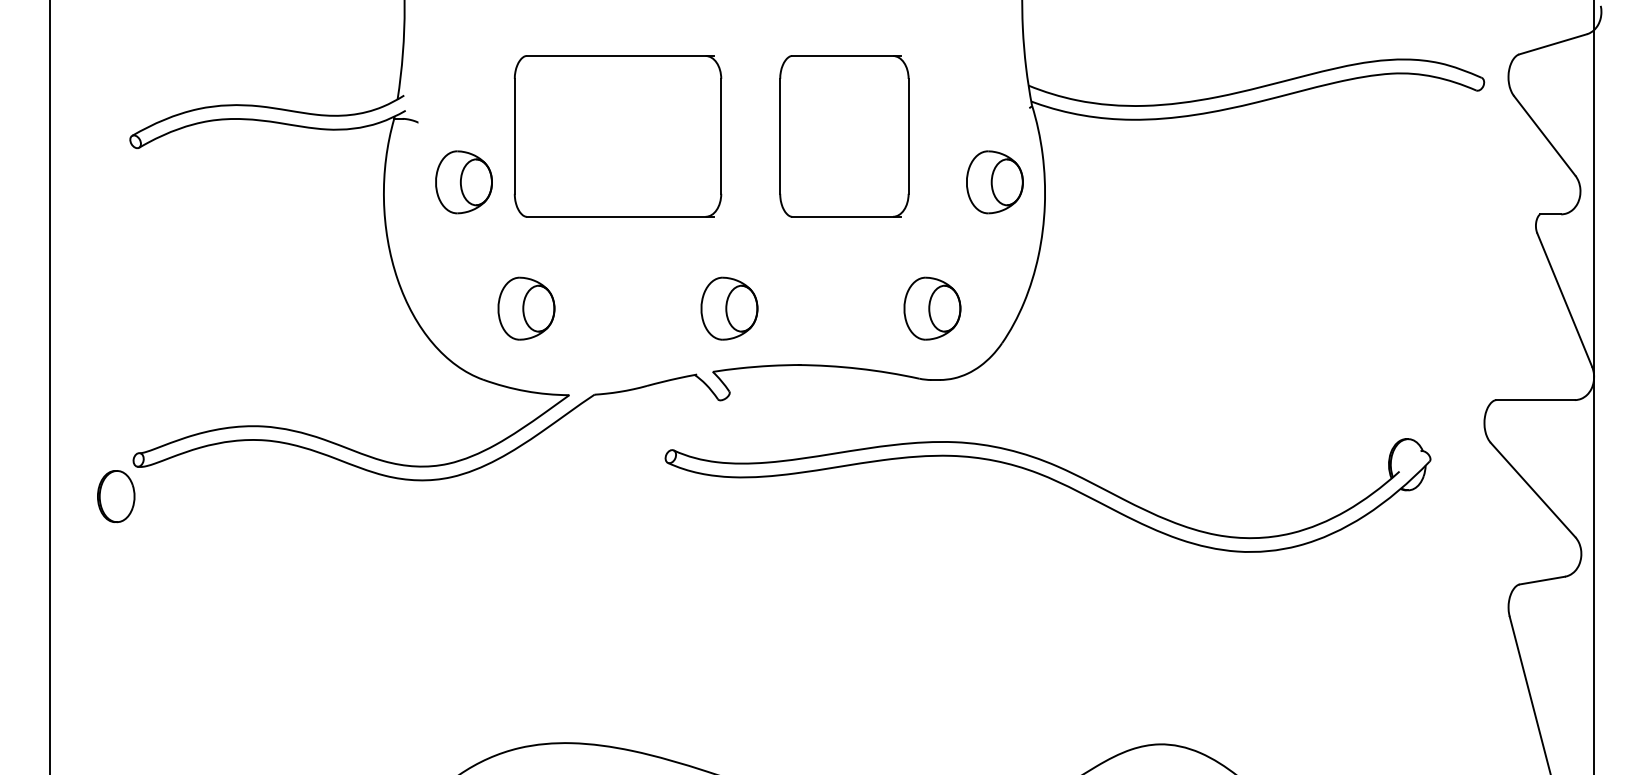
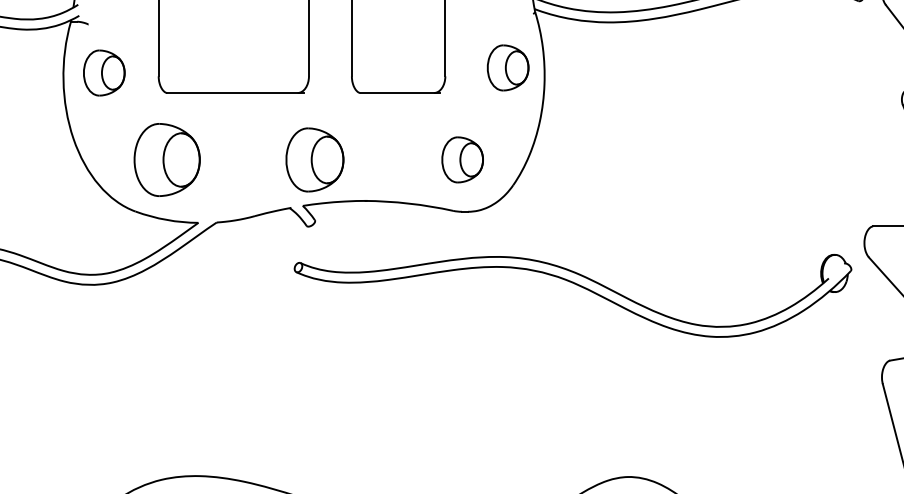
part: (463, 182) -> (103, 73), moved
part: (526, 308) -> (167, 159), size x1.6
part: (729, 308) -> (314, 159), size x1.4
part: (1054, 481) -> (577, 285), moved

